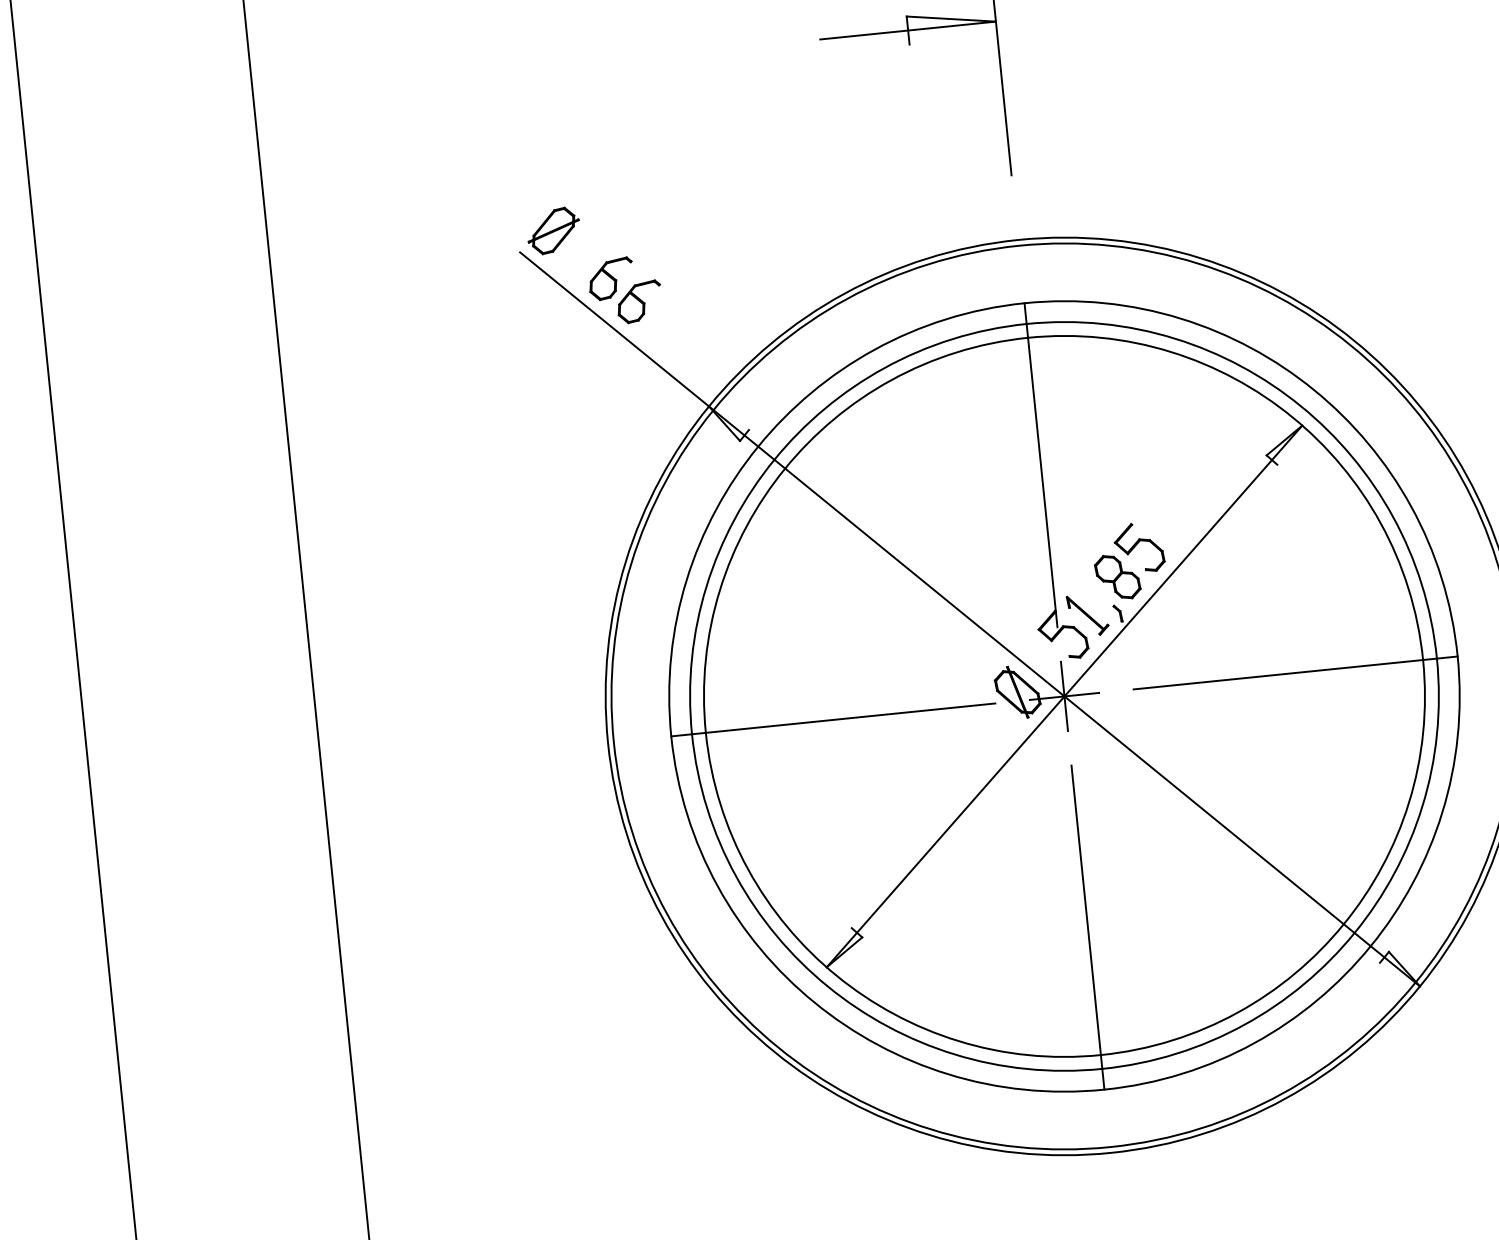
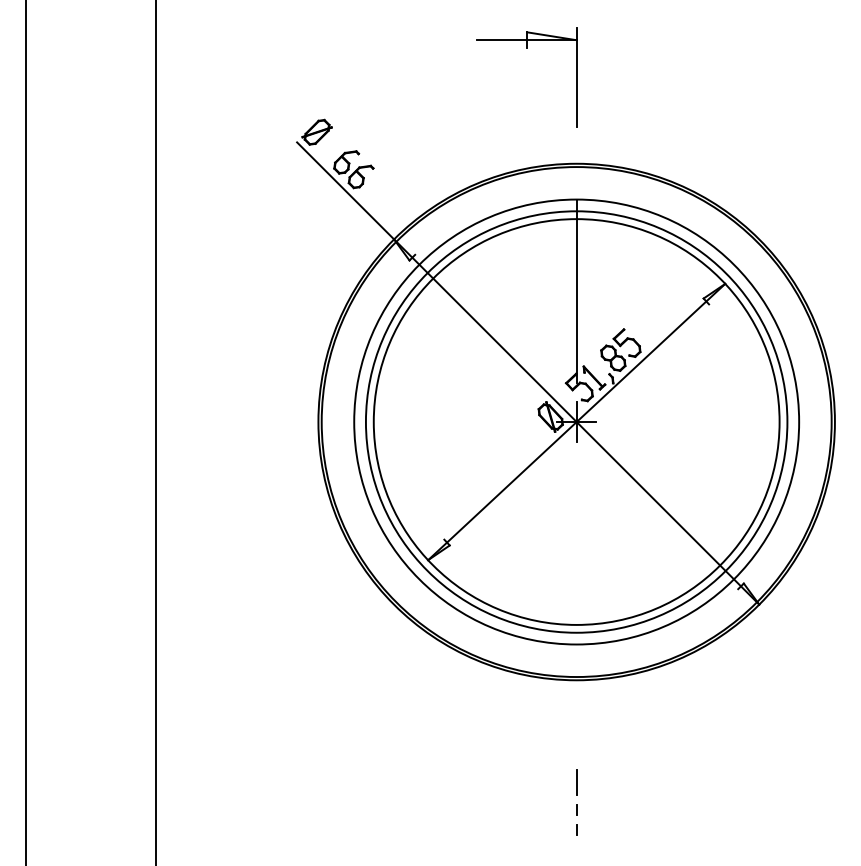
line: (1295, 673) -> (707, 422), removed
line: (832, 720) -> (445, 422), removed
line: (1087, 927) -> (576, 552), removed

